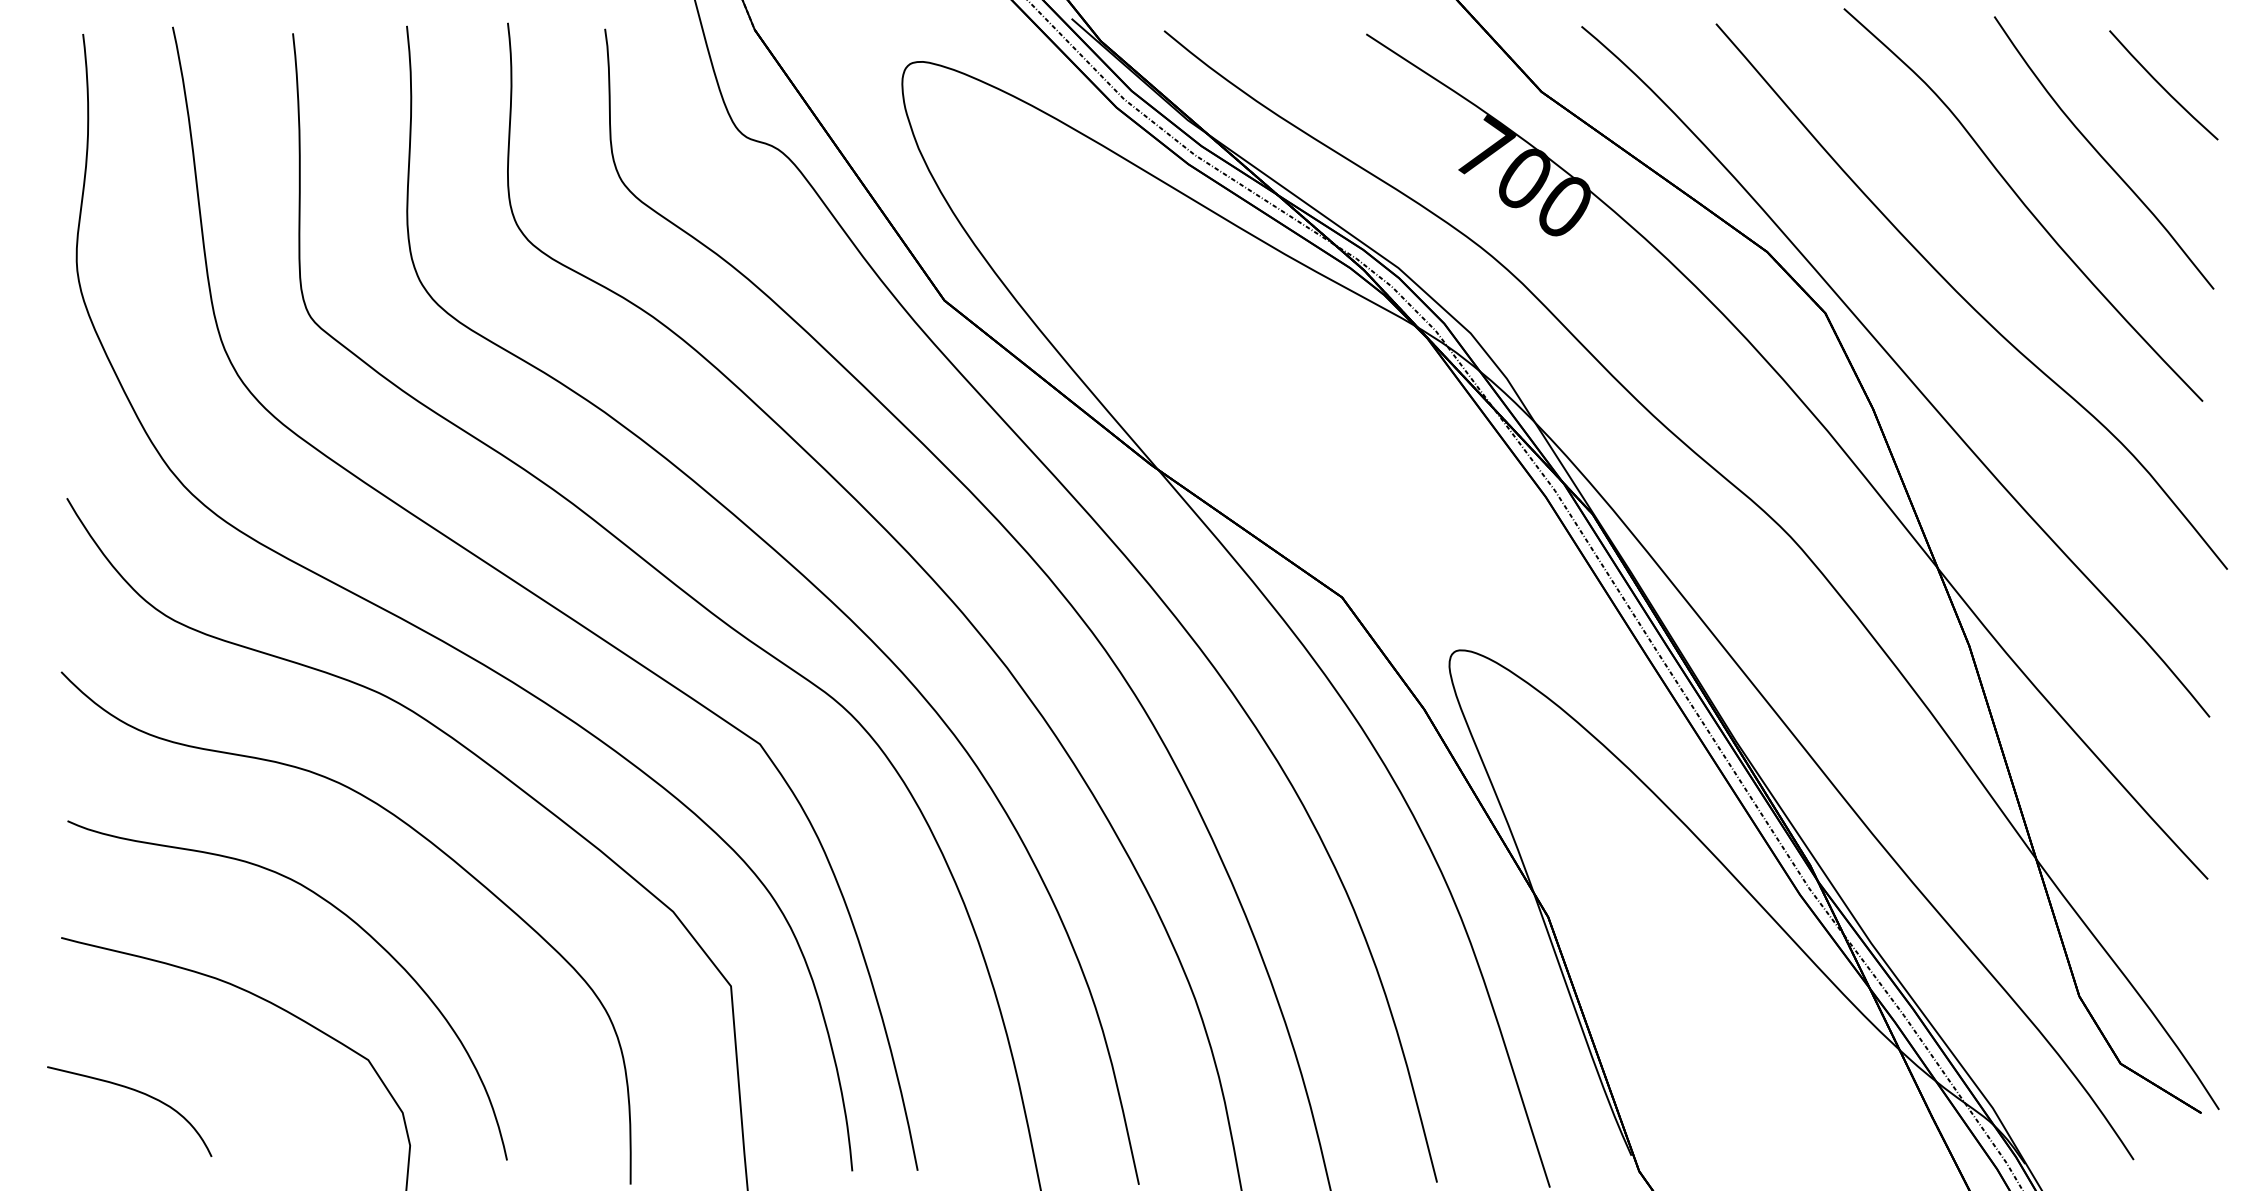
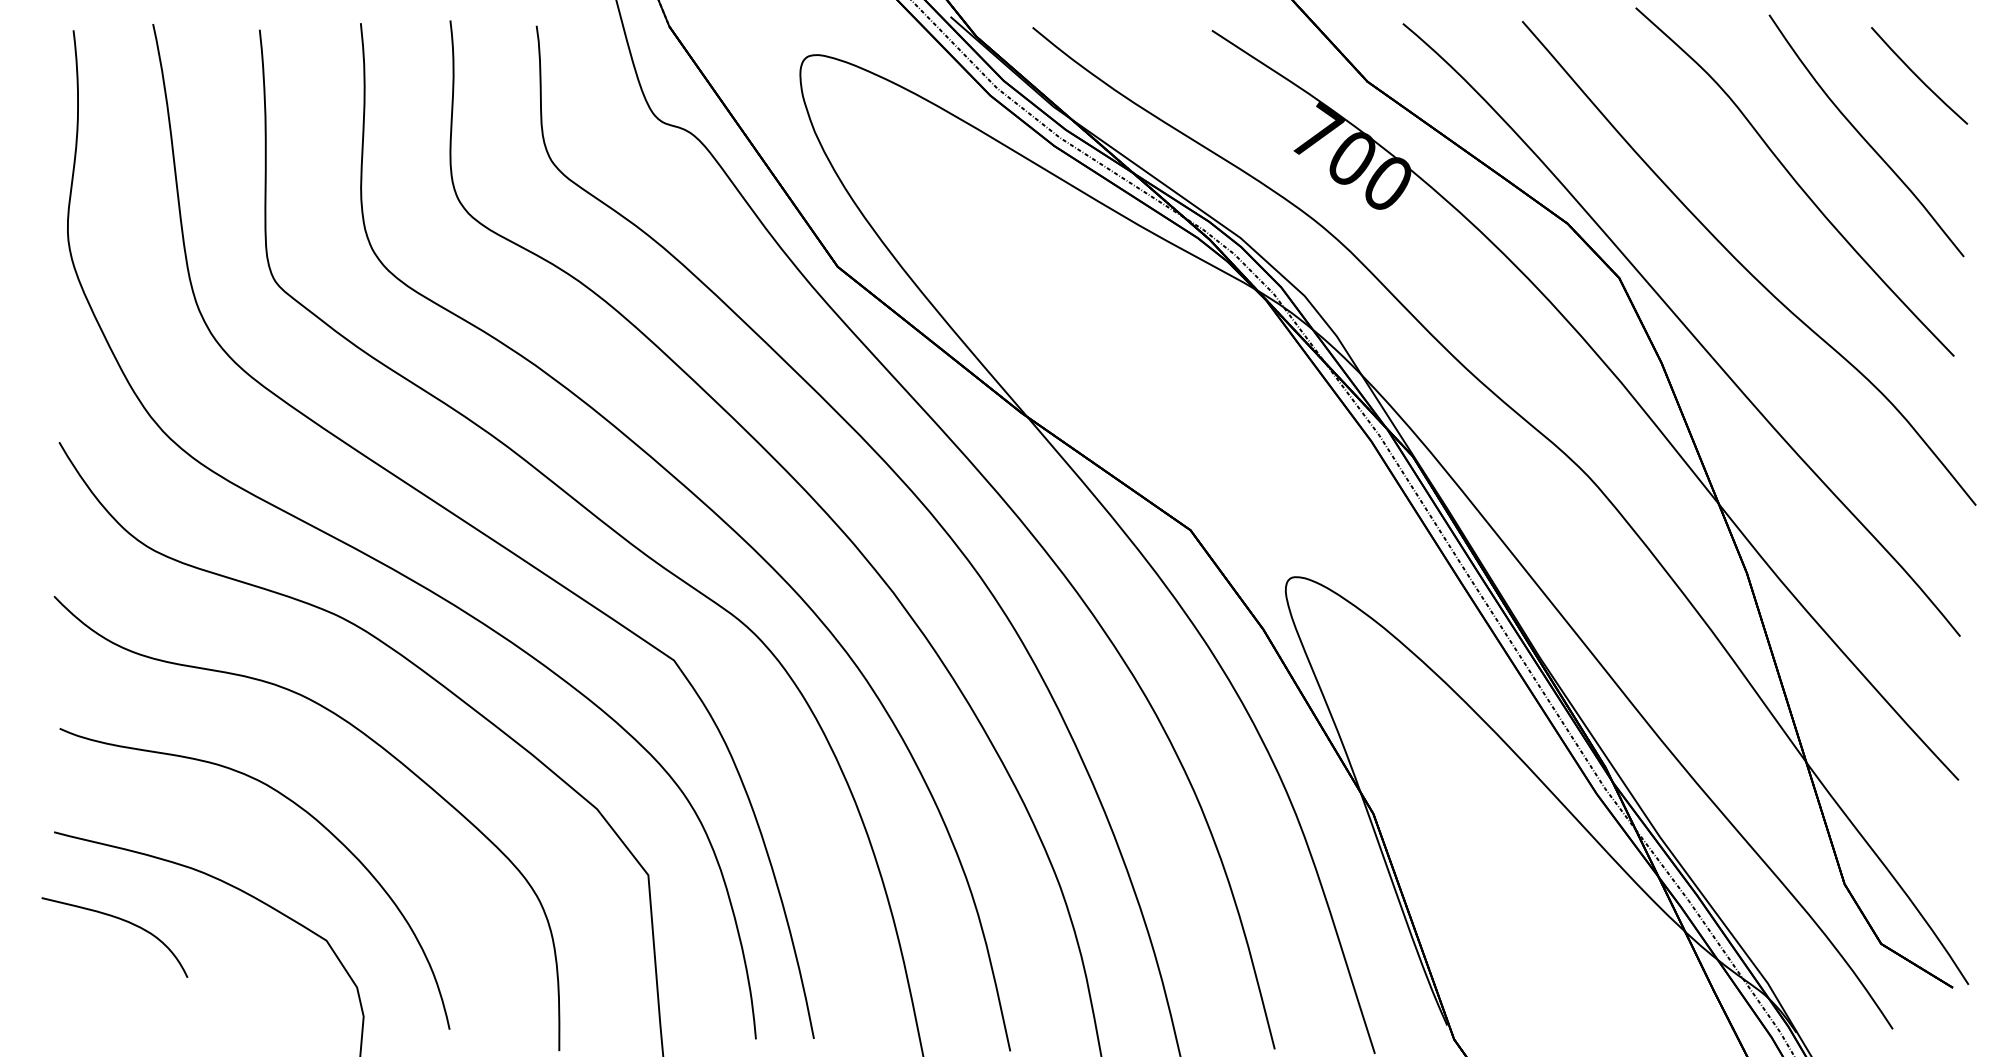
part: (137, 1092) -> (121, 920), moved

